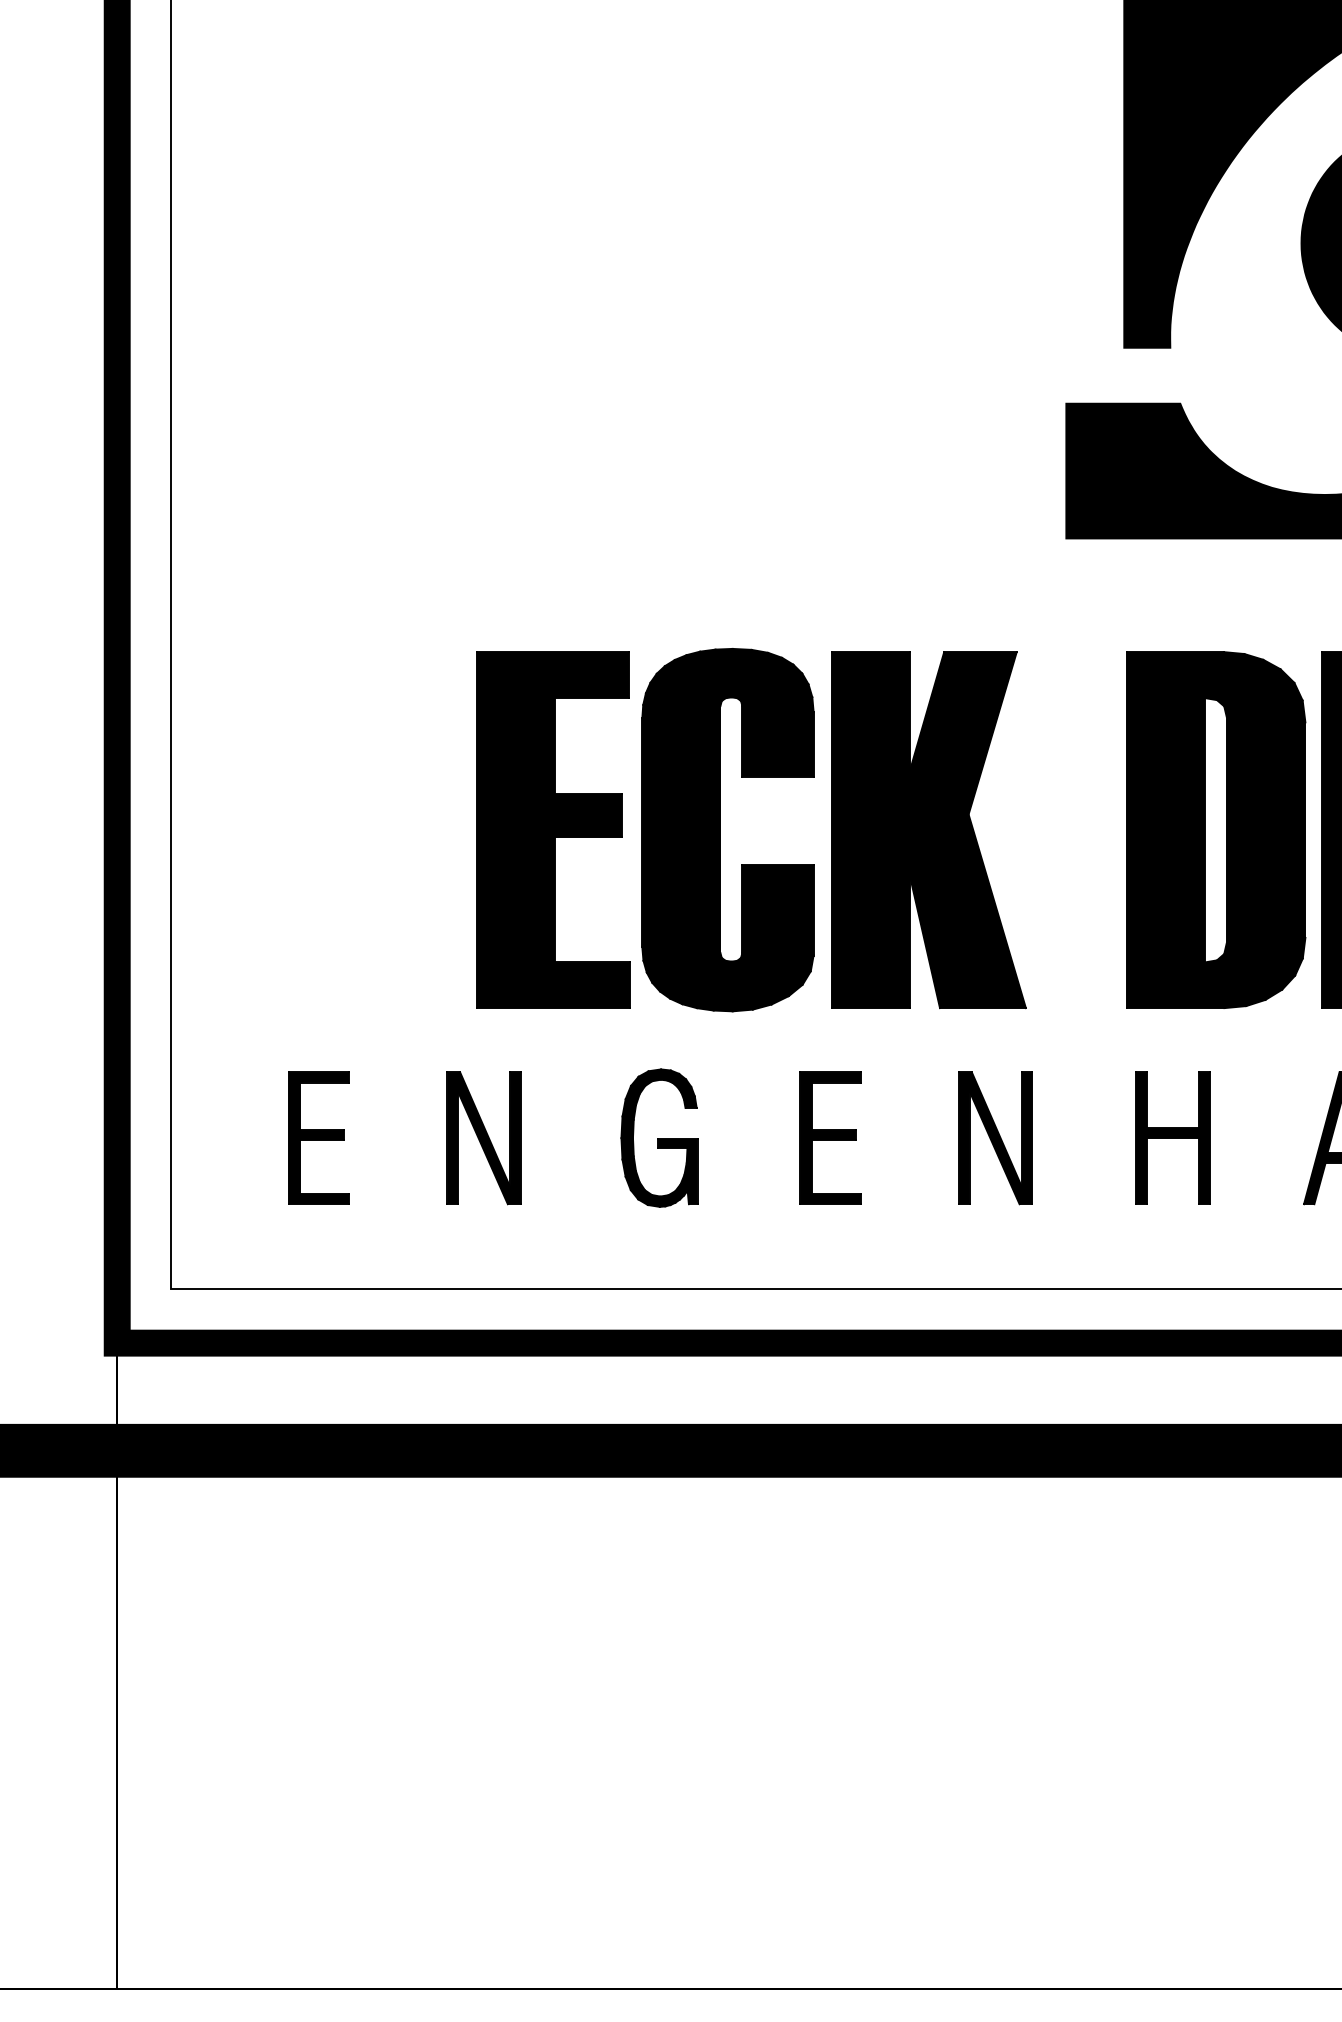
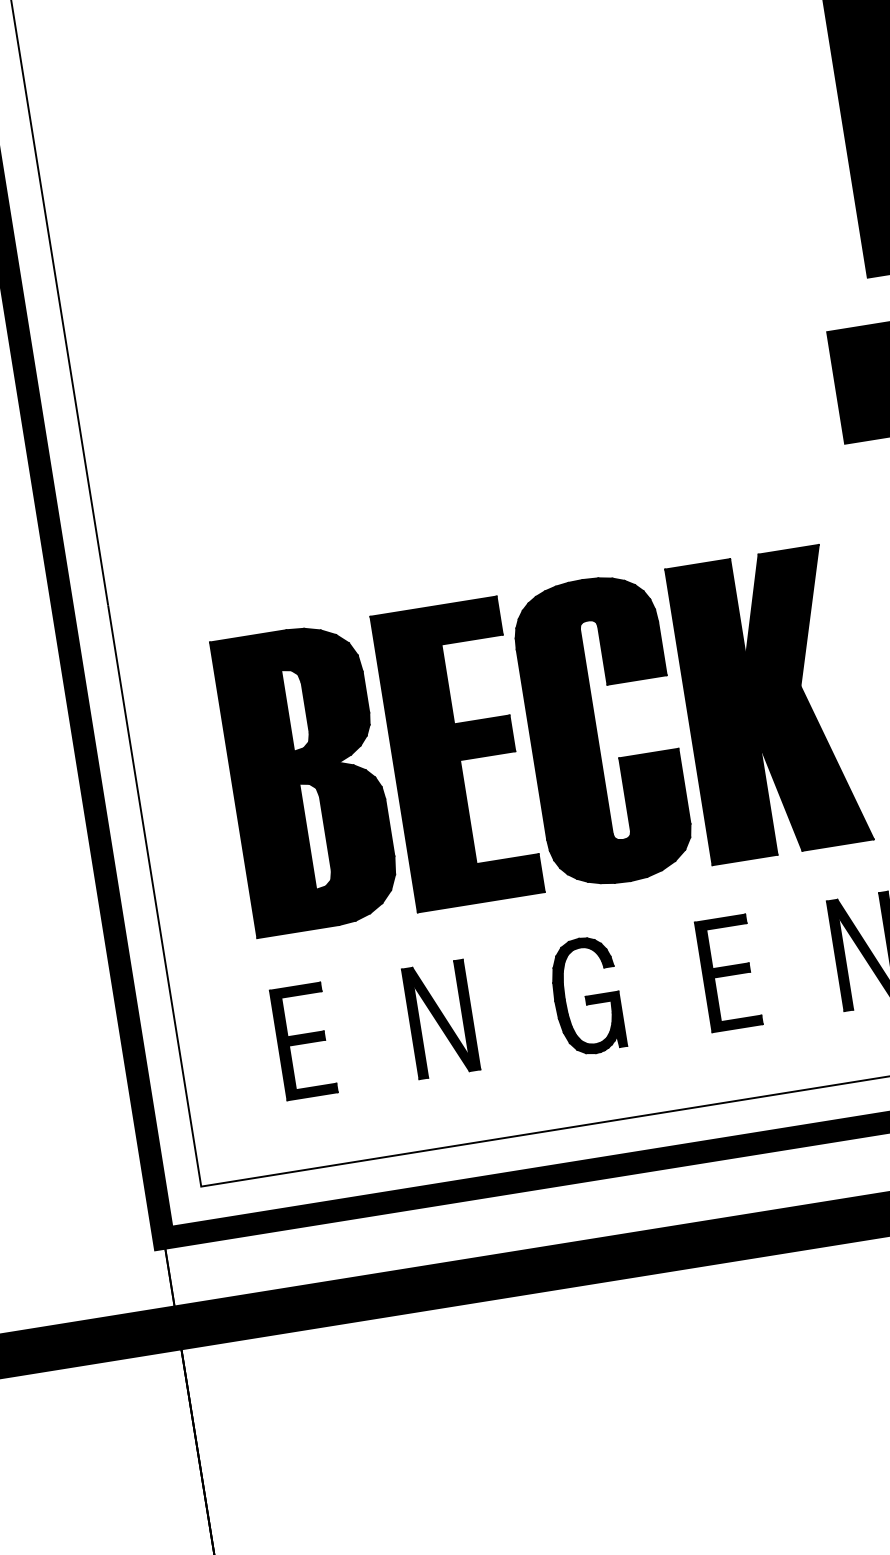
part: (371, 829) -> (306, 778), added

